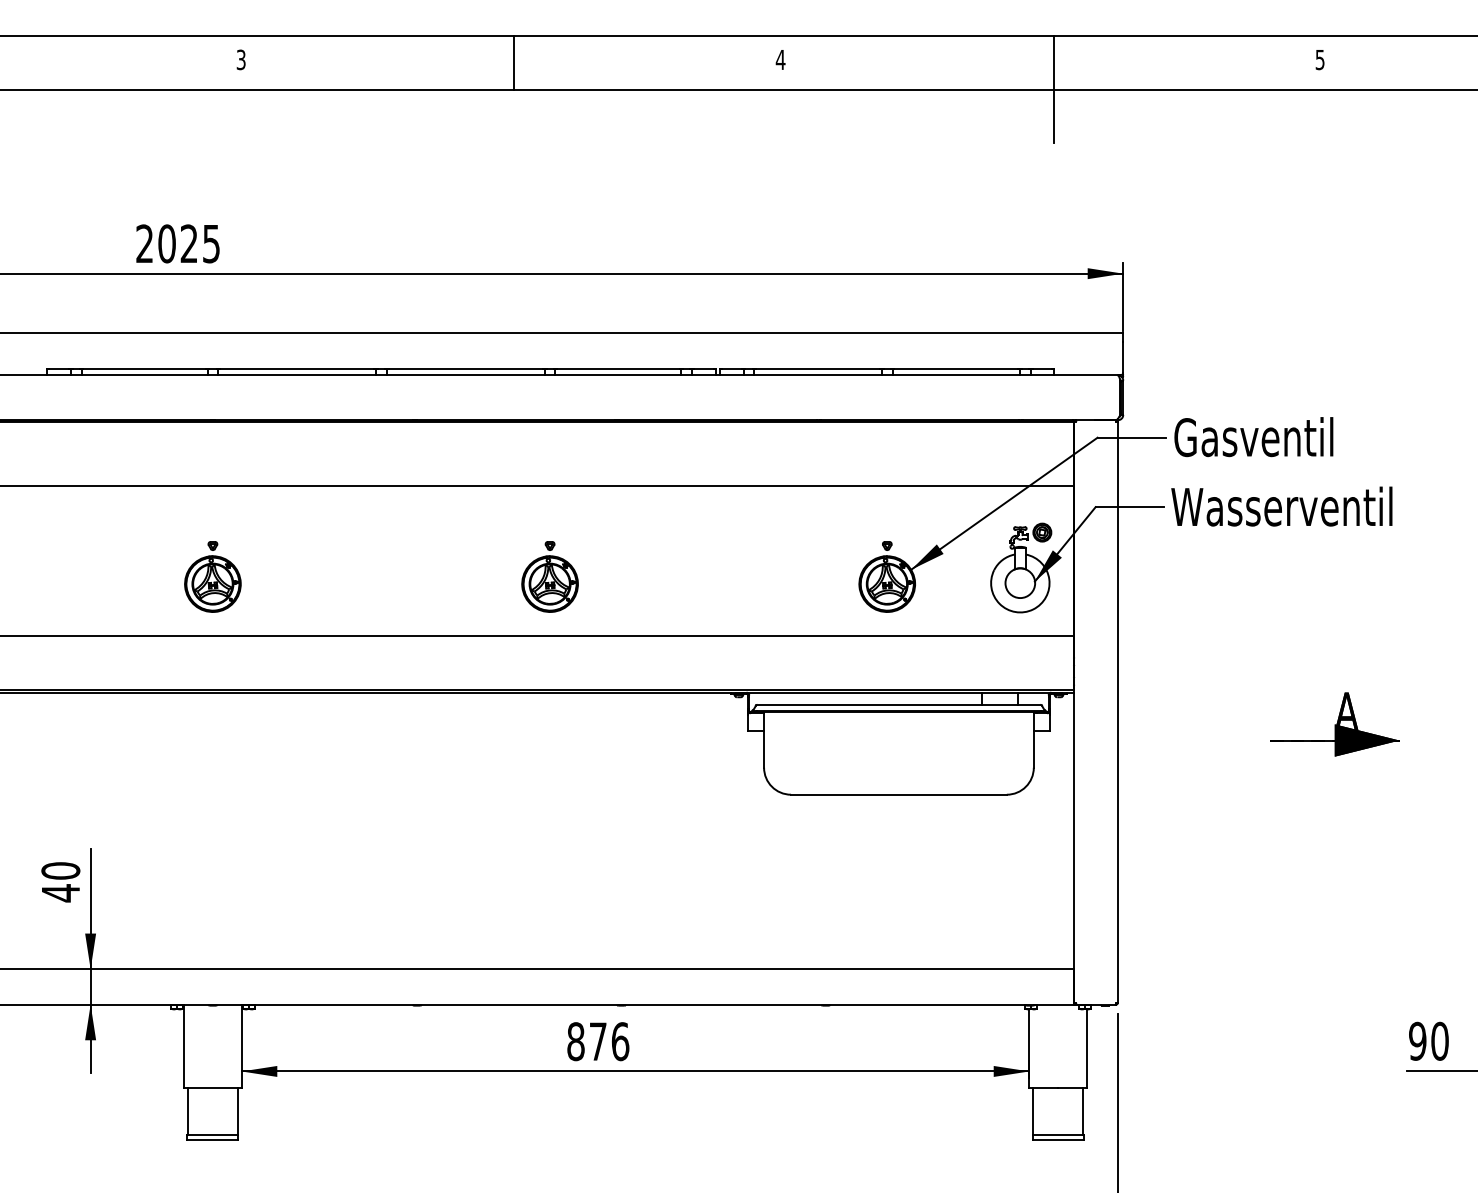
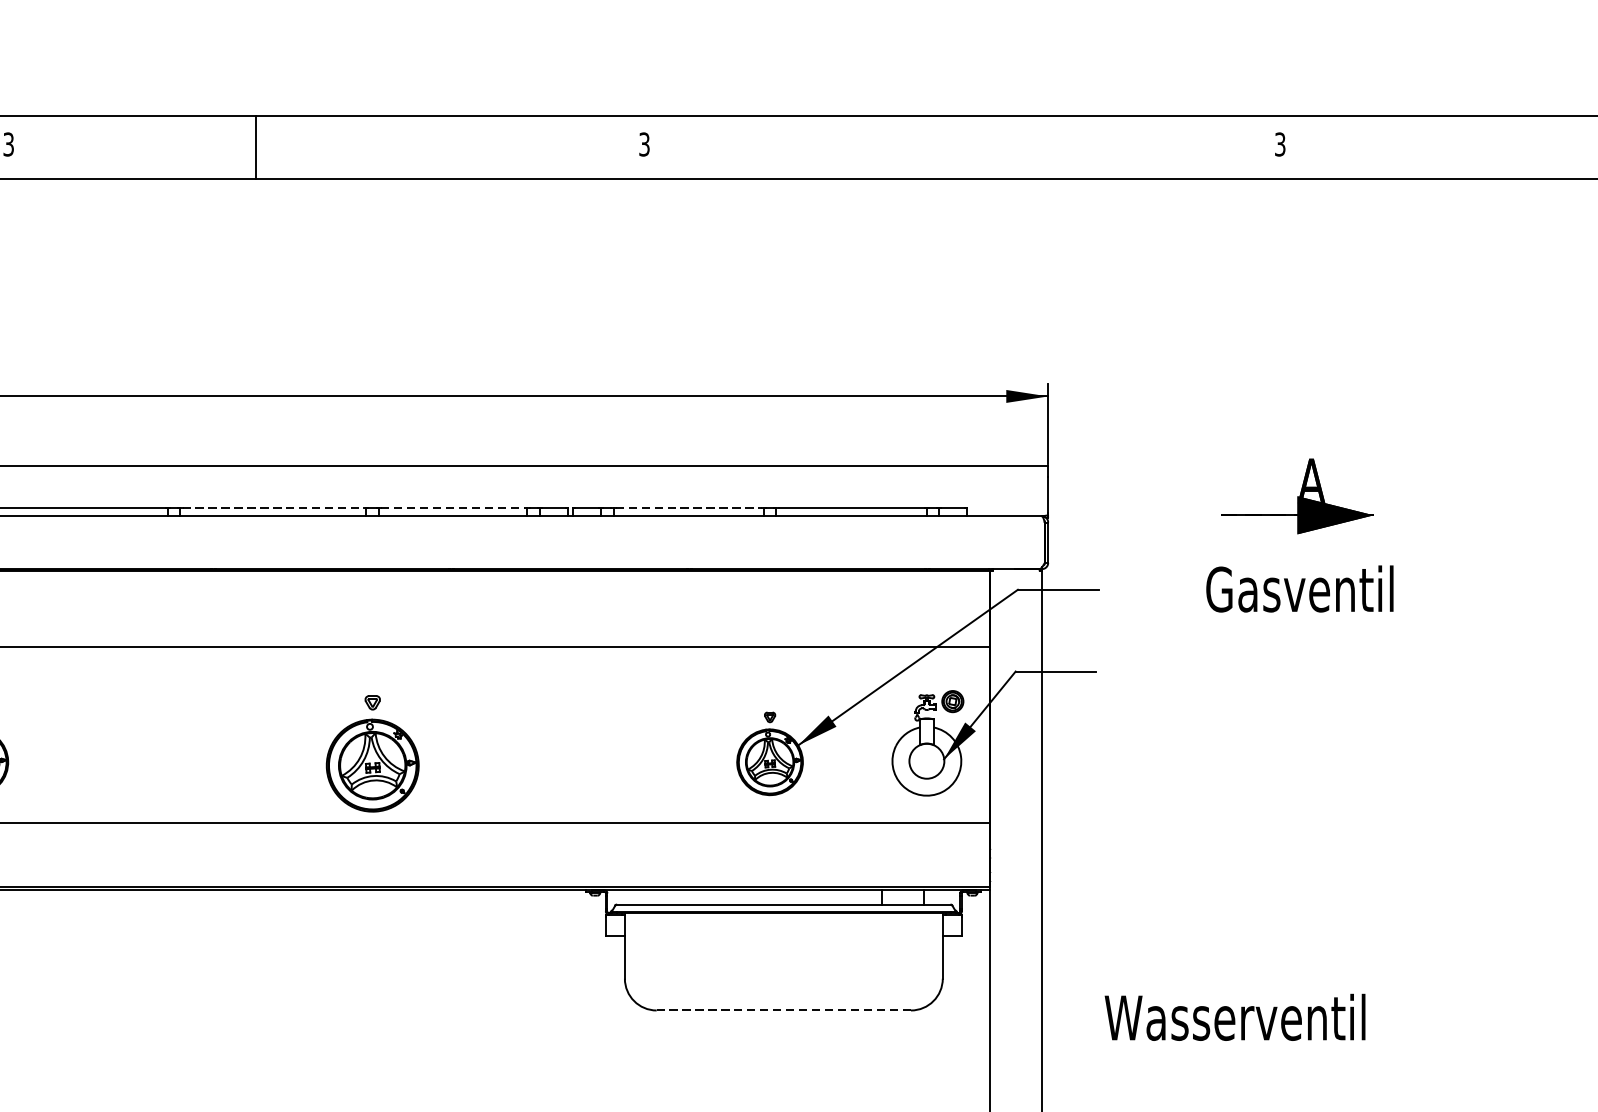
text: (780, 59) -> (644, 144), 4 -> 3
text: (1320, 59) -> (1280, 144), 5 -> 3
line: (514, 62) -> (256, 147), moved
line: (1053, 89) -> (965, 179), removed
line: (466, 368) -> (274, 508), solid -> dashed
line: (618, 368) -> (453, 508), solid -> dashed
line: (818, 368) -> (689, 508), solid -> dashed
text: (1253, 437) -> (1299, 589), moved
text: (1281, 506) -> (1234, 1017), moved
part: (549, 576) -> (372, 753), size x1.4
part: (1334, 724) -> (1297, 496), moved
line: (898, 794) -> (783, 1010), solid -> dashed

